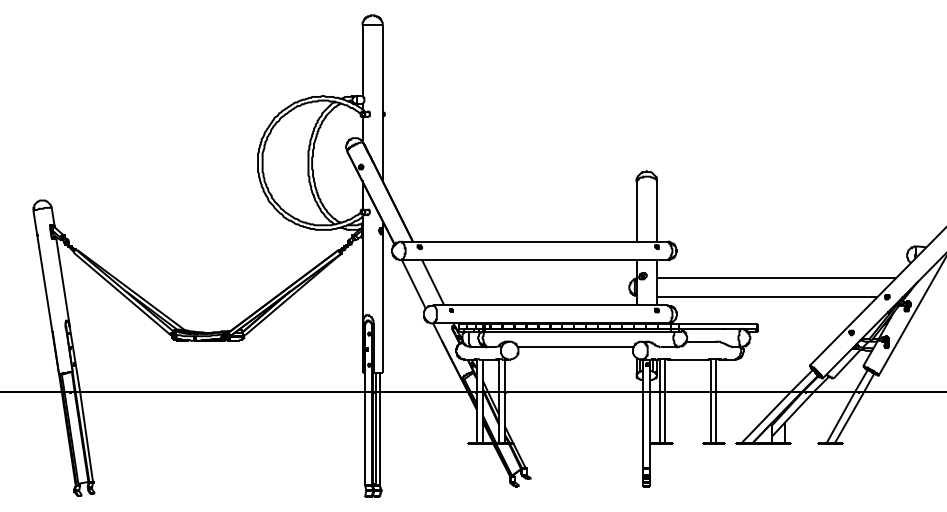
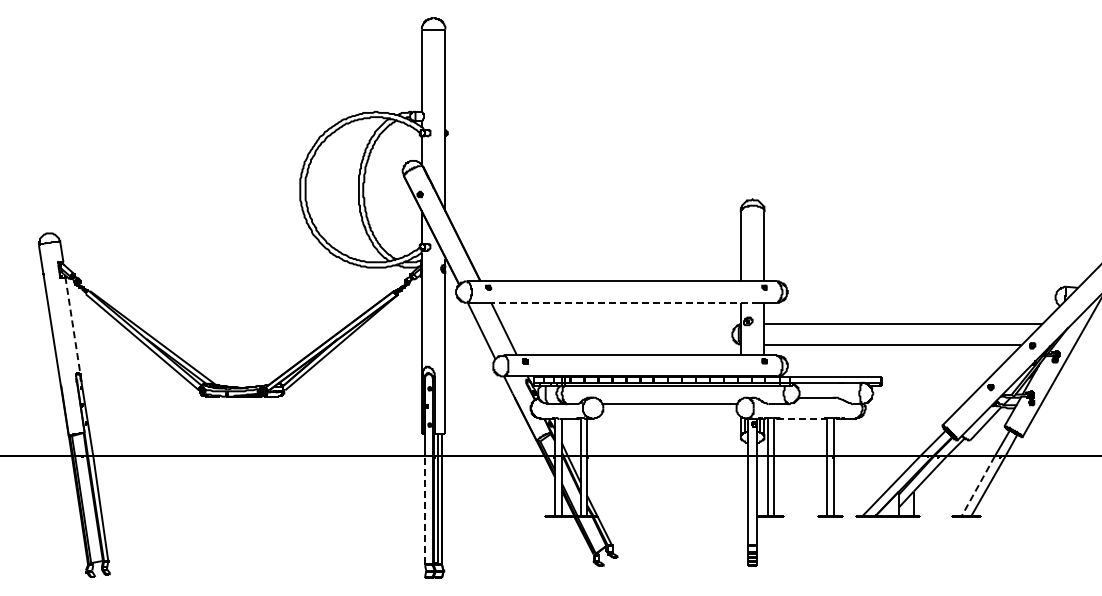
line: (534, 259) -> (621, 302), solid -> dashed
line: (63, 283) -> (73, 329), solid -> dashed
line: (688, 360) -> (801, 419), solid -> dashed
line: (840, 417) -> (978, 486), solid -> dashed
line: (365, 438) -> (425, 510), solid -> dashed

